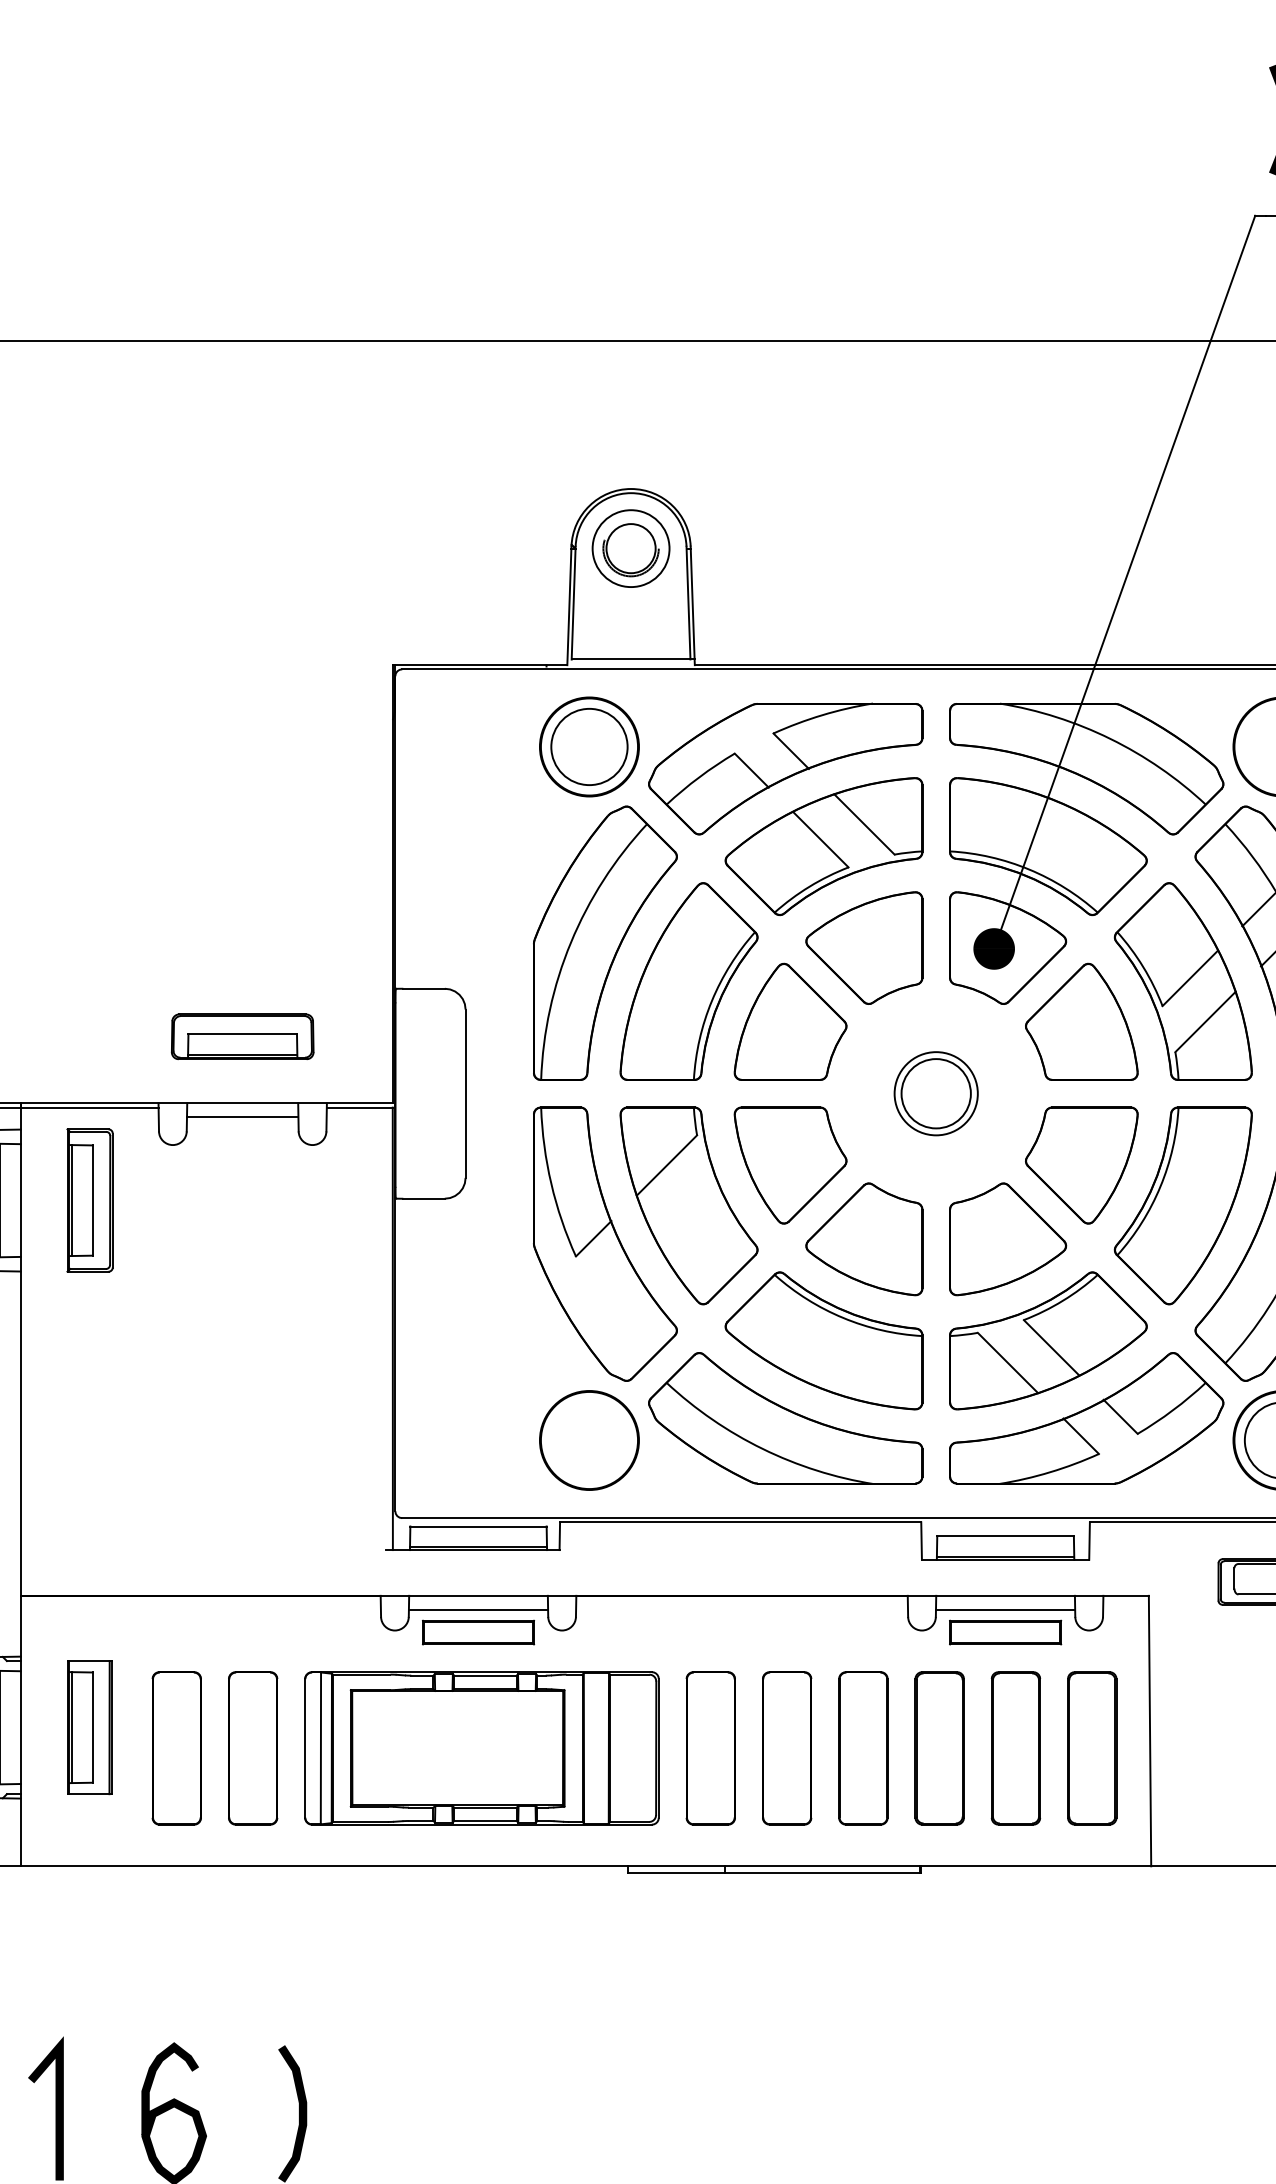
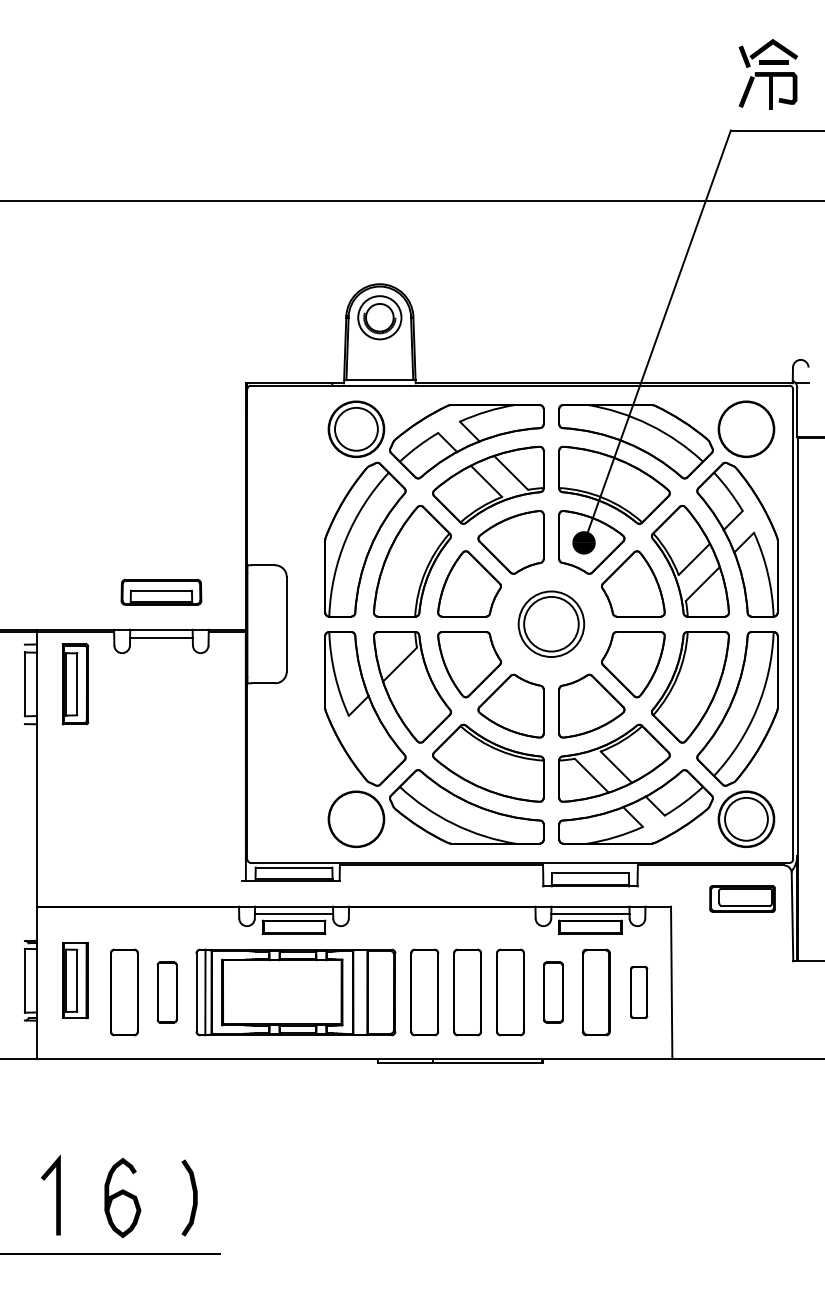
part: (936, 1094) -> (551, 624), size x1.4
part: (251, 1748) -> (166, 992), size x0.7
part: (939, 1748) -> (553, 992), size x0.7
part: (1090, 1748) -> (638, 992), size x0.6

